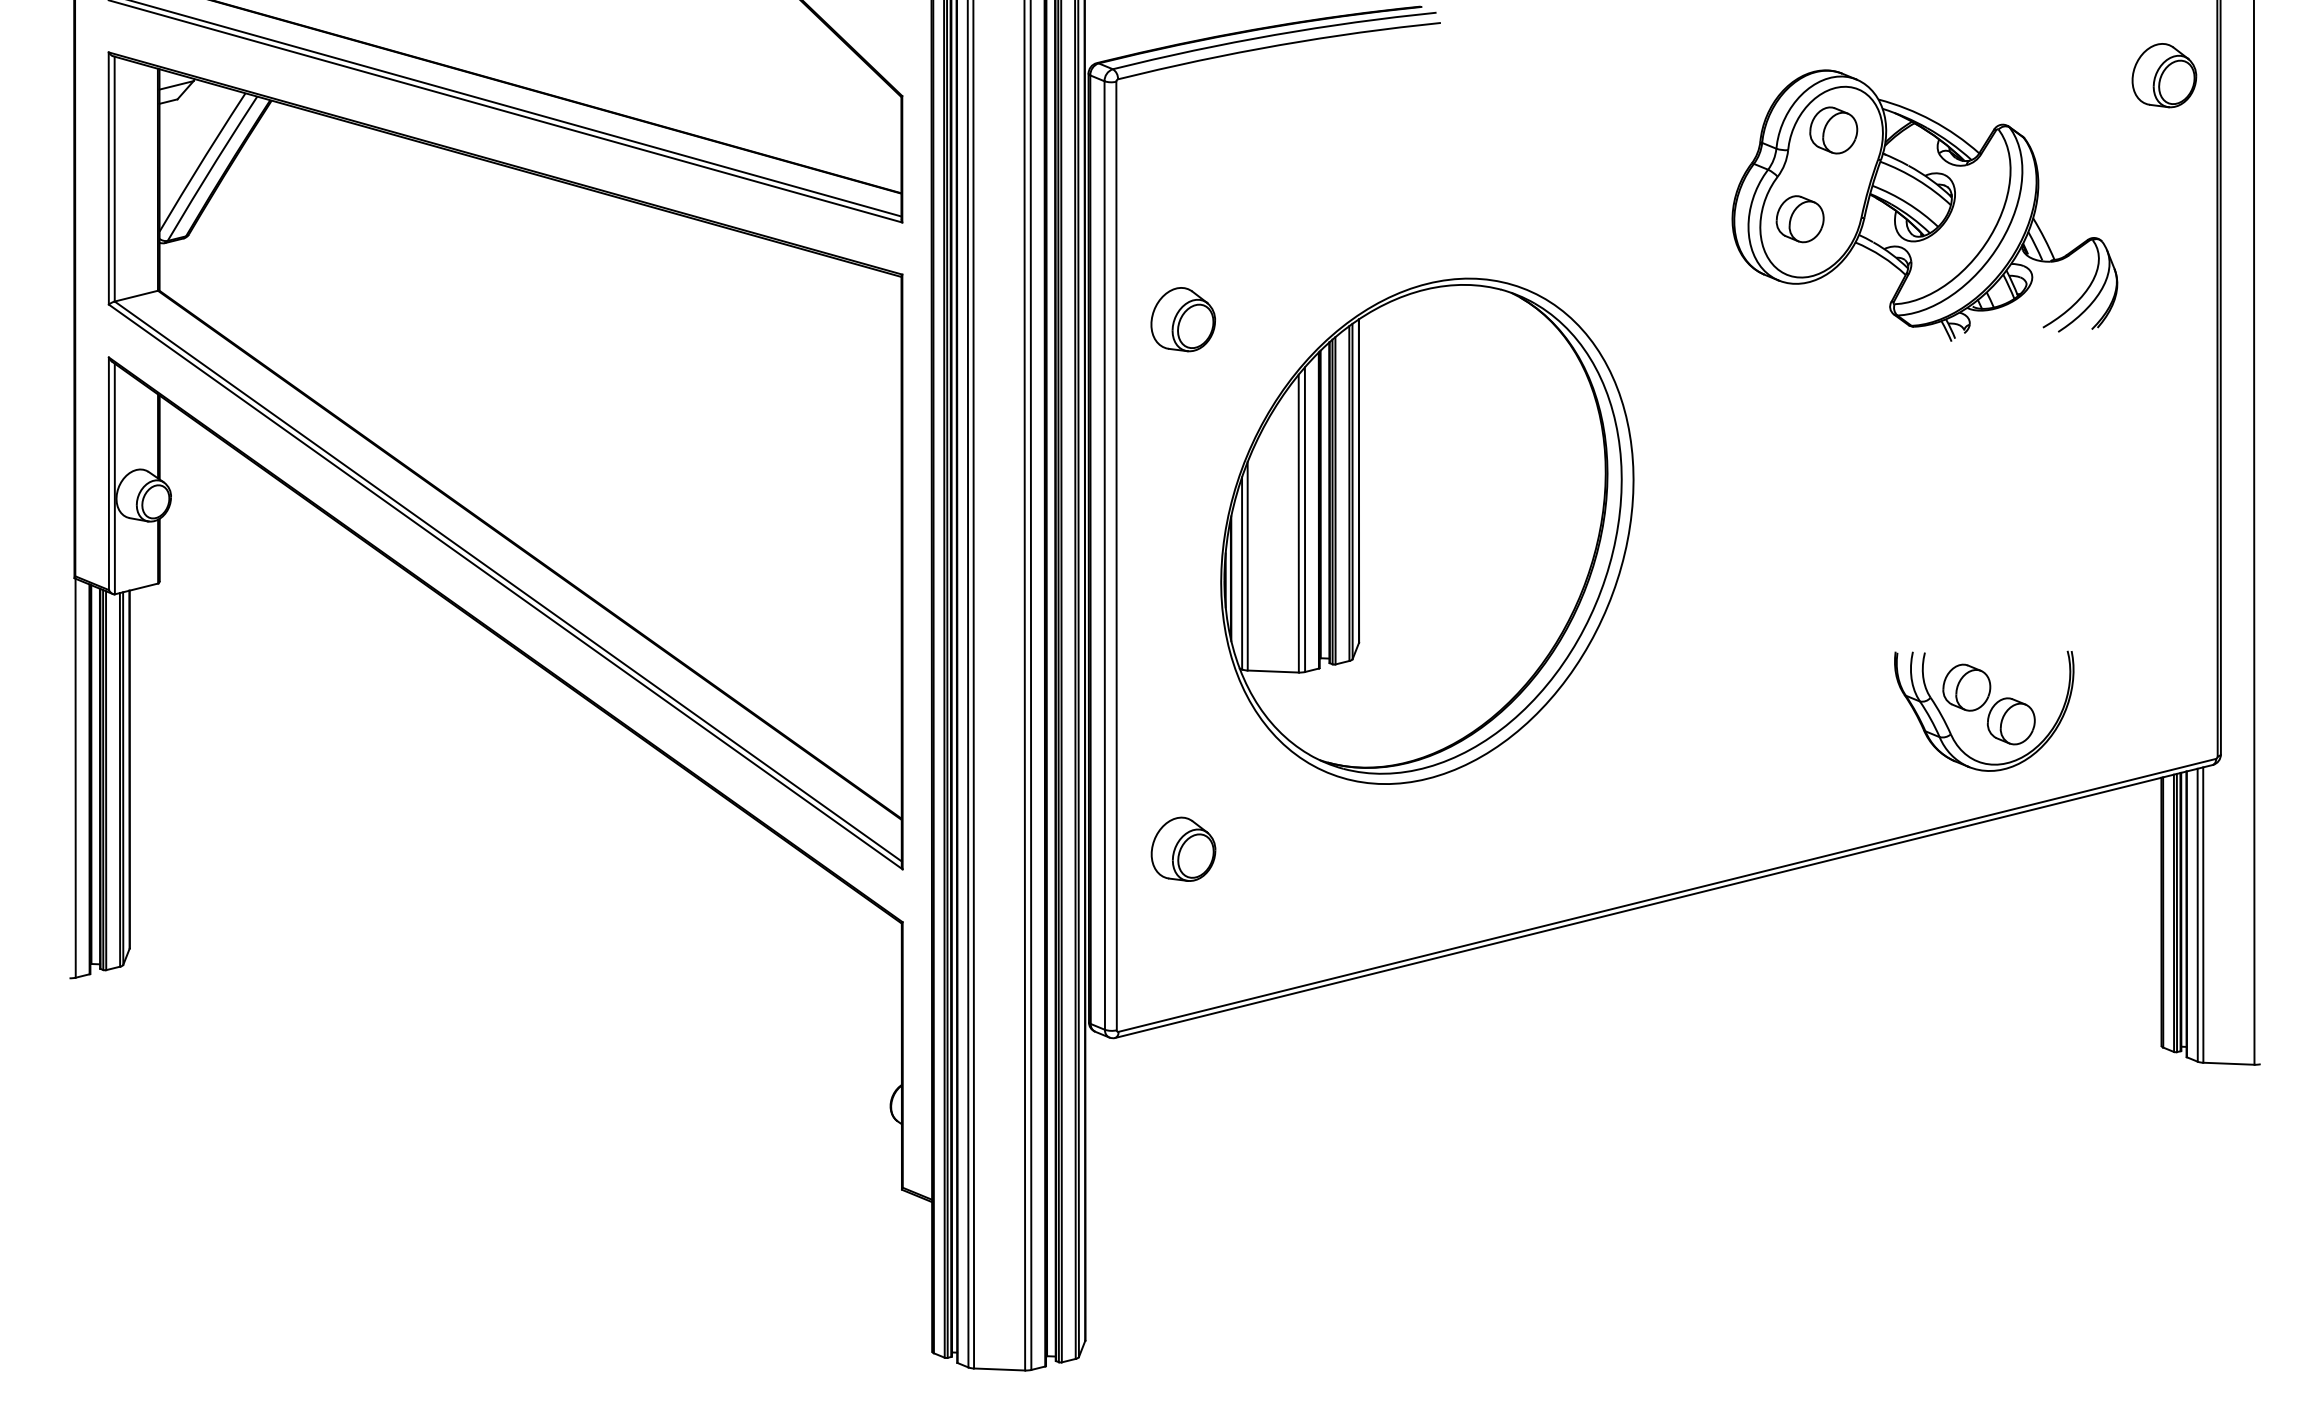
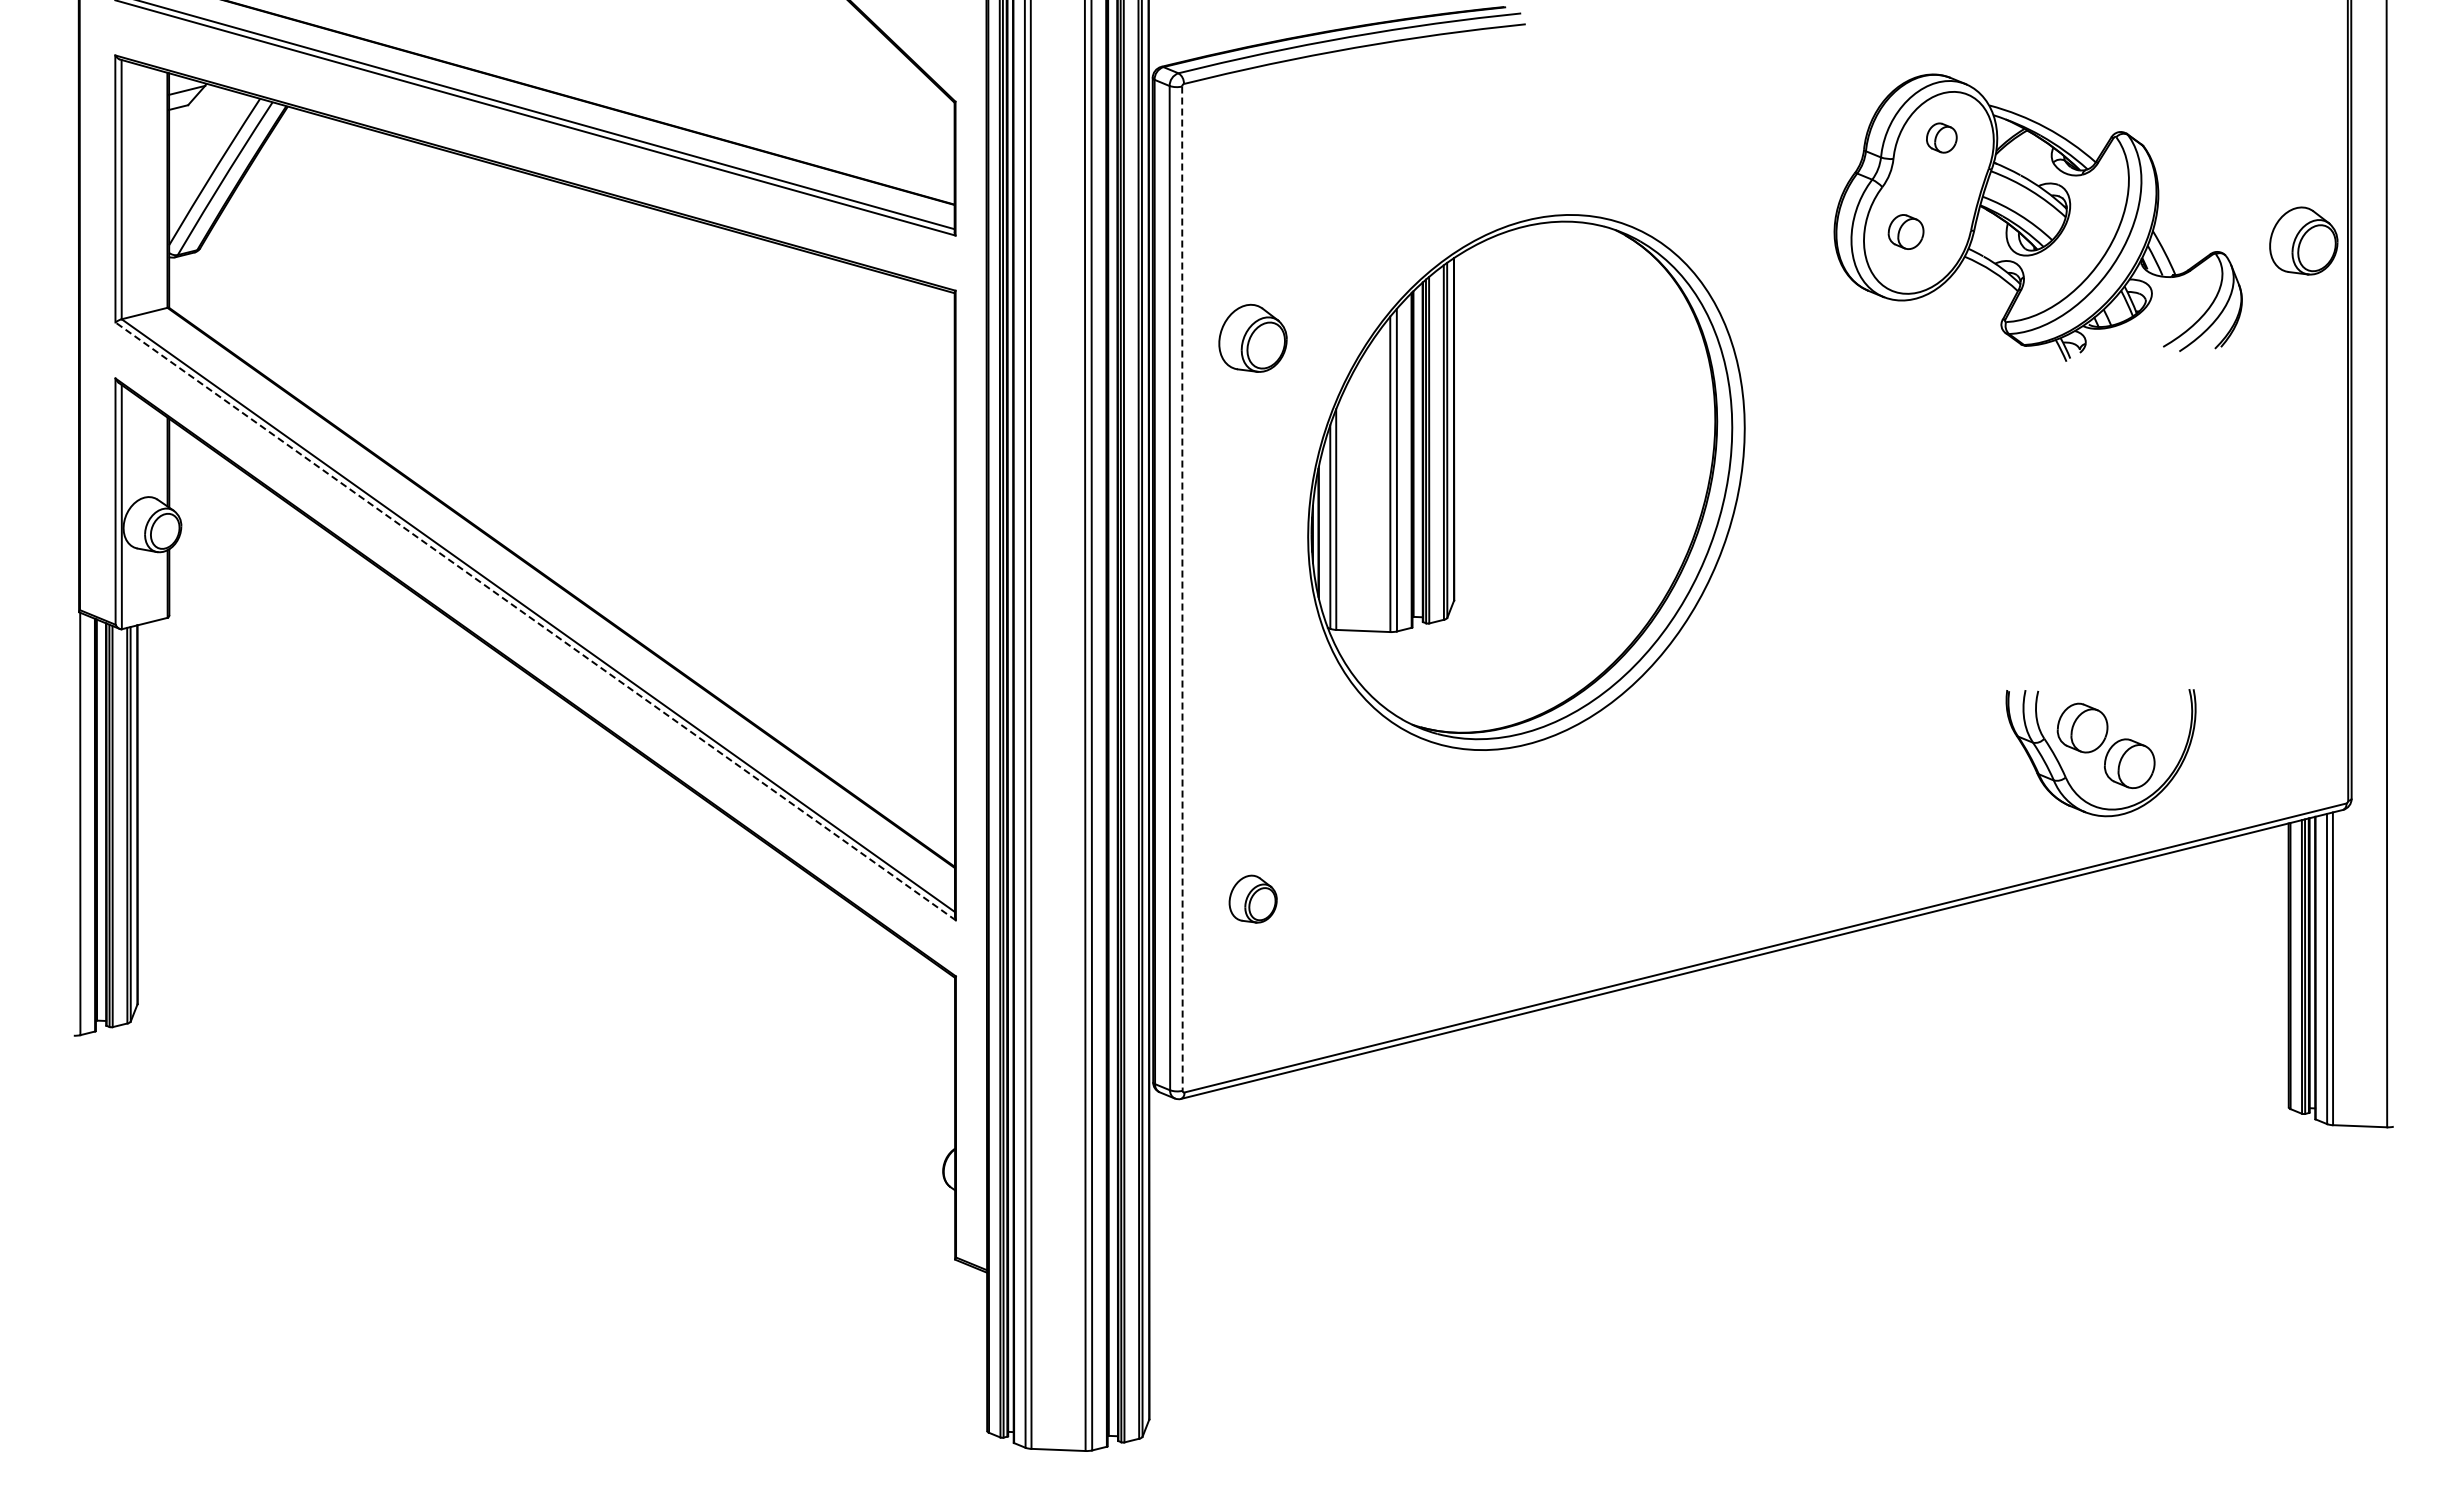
part: (2164, 75) -> (2303, 240), moved
part: (1833, 129) -> (1941, 137), size x0.6
part: (1799, 218) -> (1905, 231), size x0.7
part: (1427, 531) -> (1526, 482), moved
line: (1116, 556) -> (1182, 589), solid -> dashed
line: (505, 587) -> (535, 621), solid -> dashed
part: (1182, 848) -> (1252, 898), size x0.7

